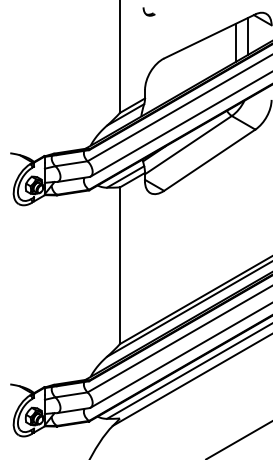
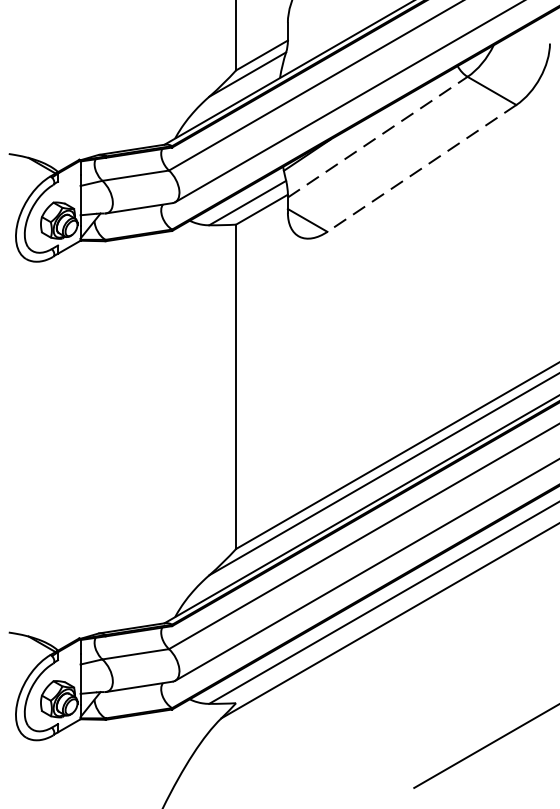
line: (188, 144) -> (377, 135), solid -> dashed
line: (209, 160) -> (421, 168), solid -> dashed

